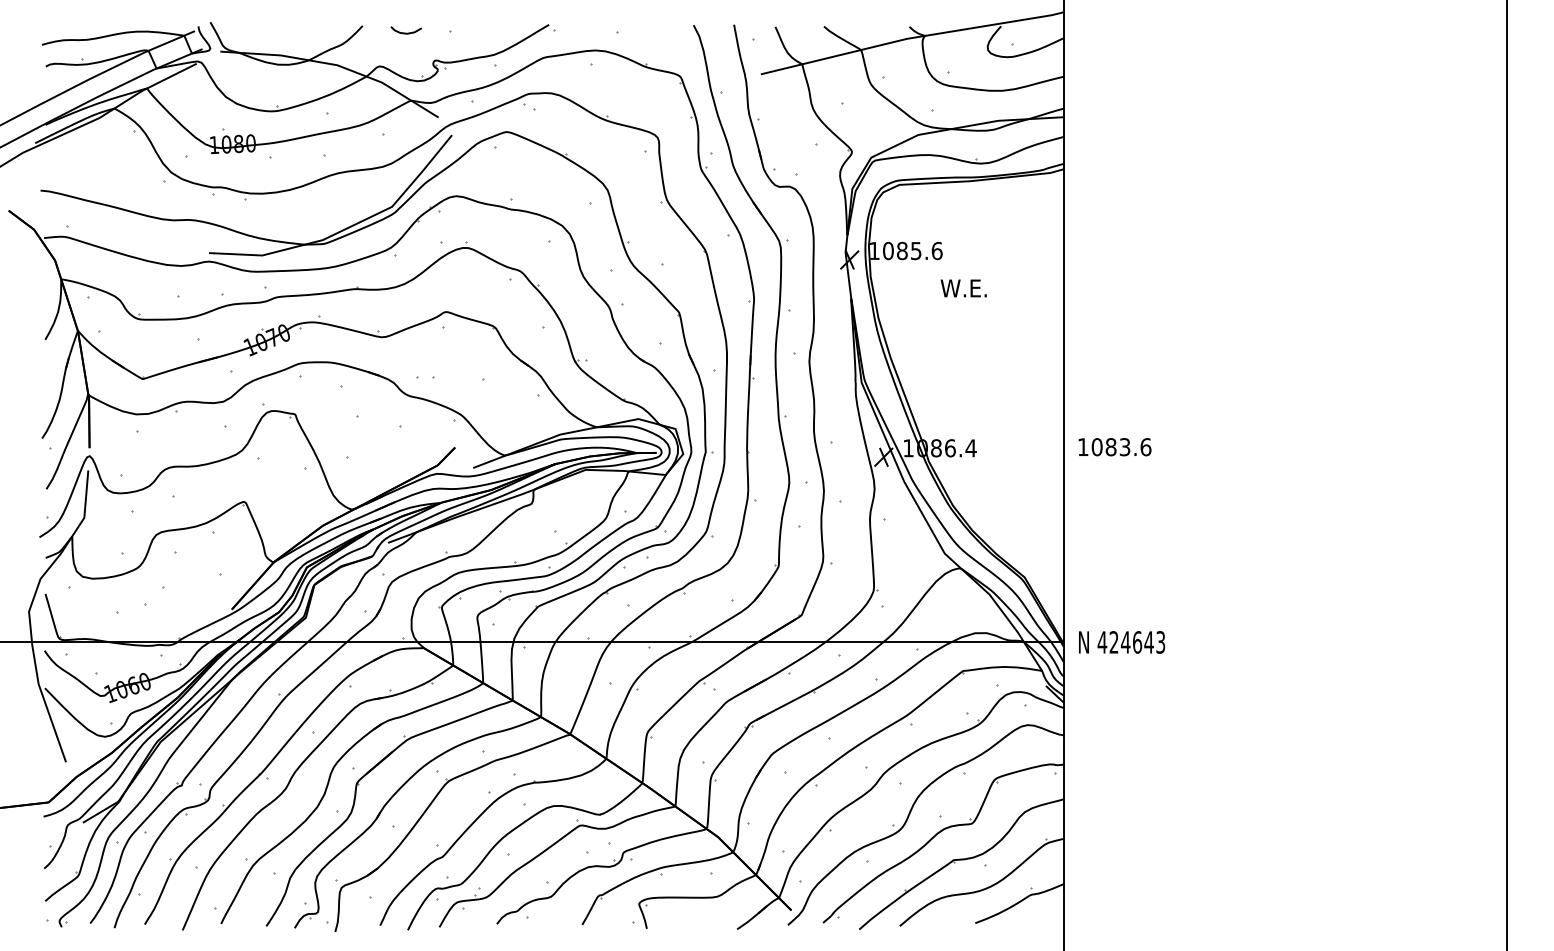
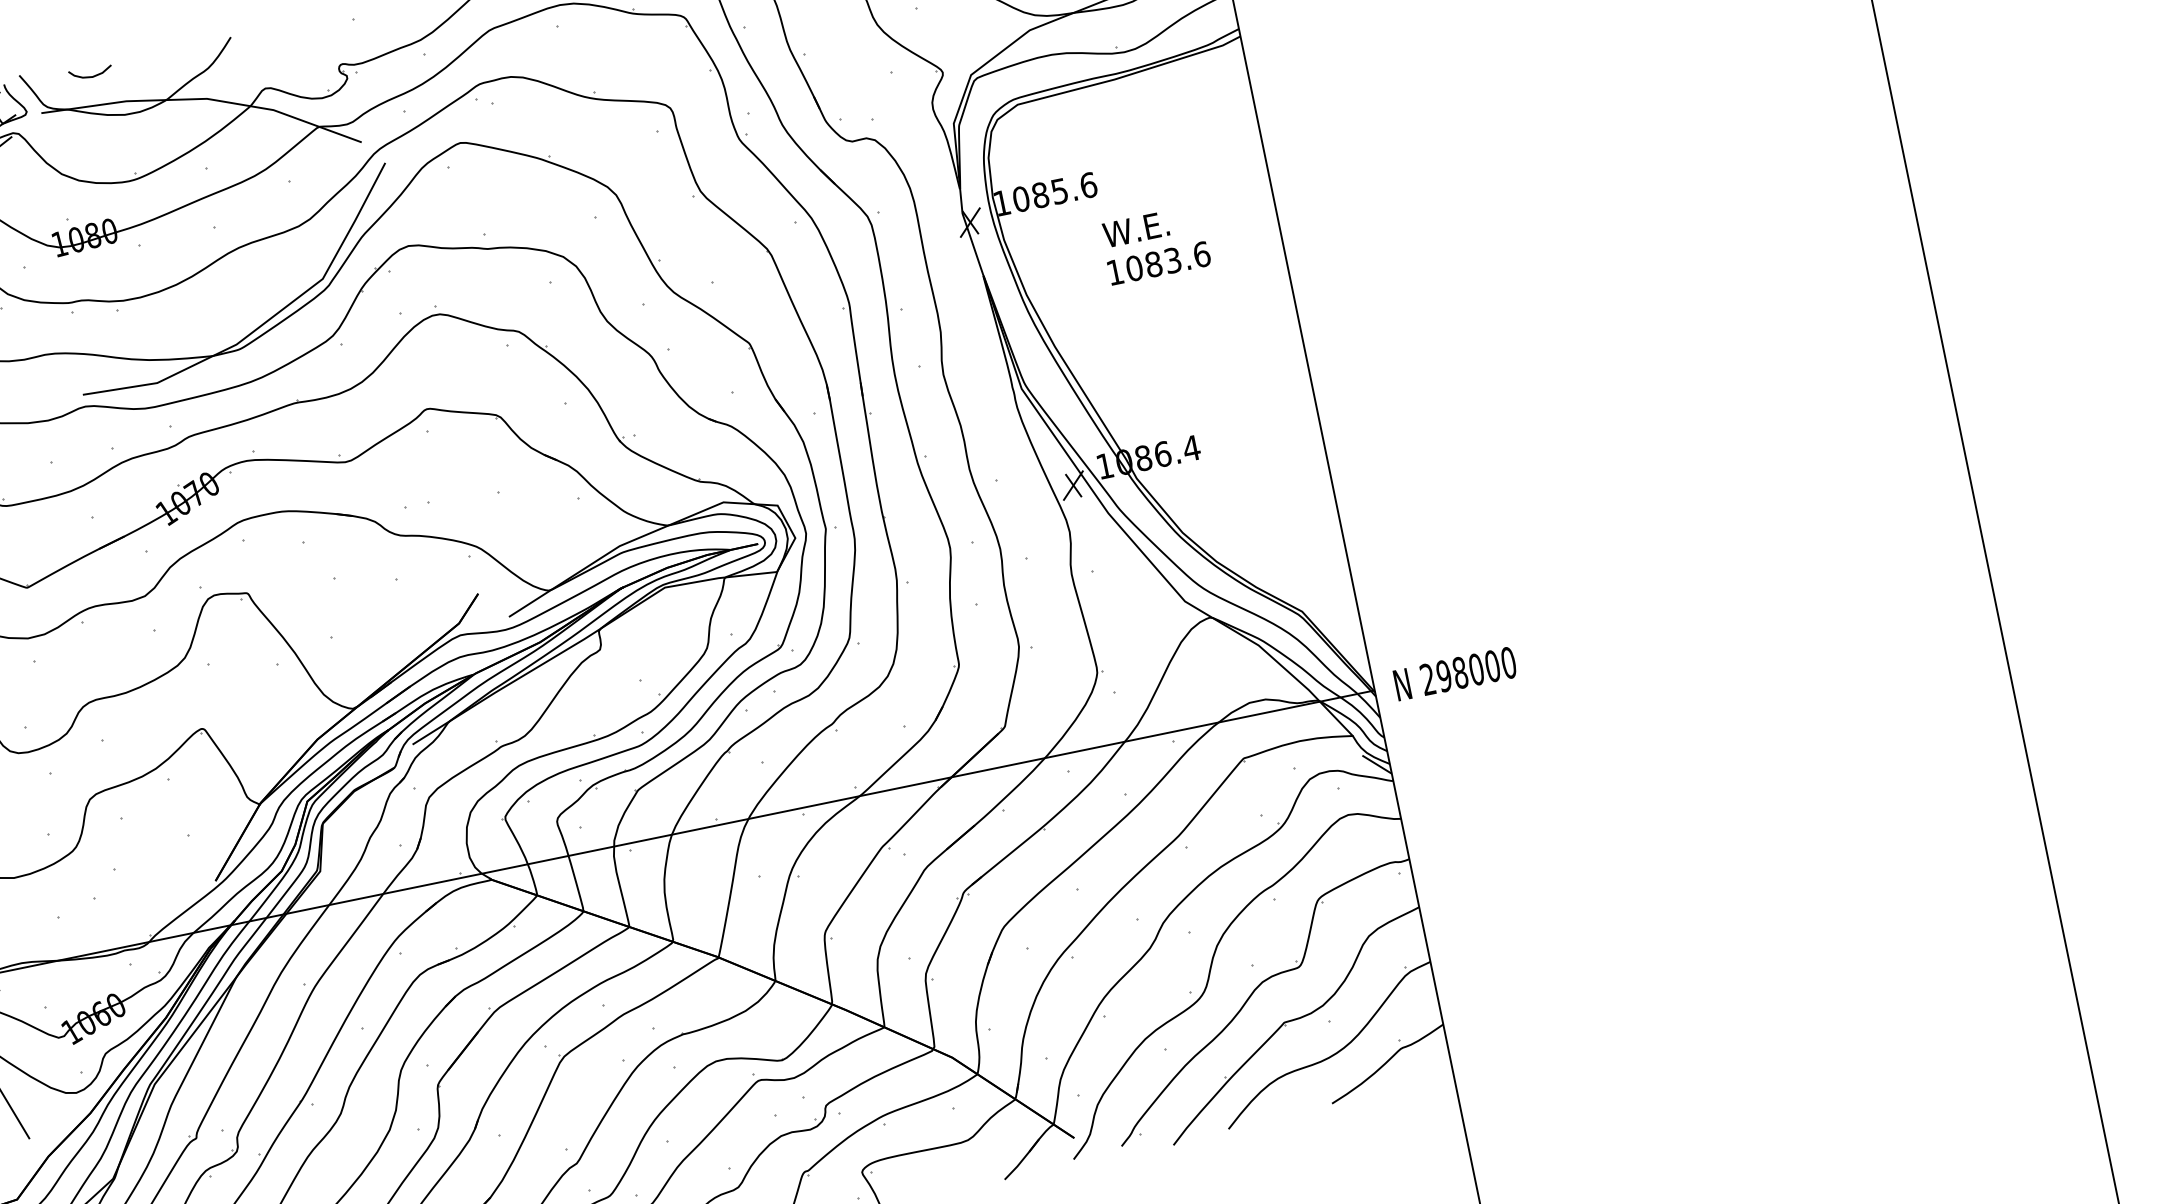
curve: (405, 32) -> (90, 75), moved
text: (1114, 447) -> (1158, 263), moved
text: (1131, 642) -> (1468, 671), 424643 -> 298000

